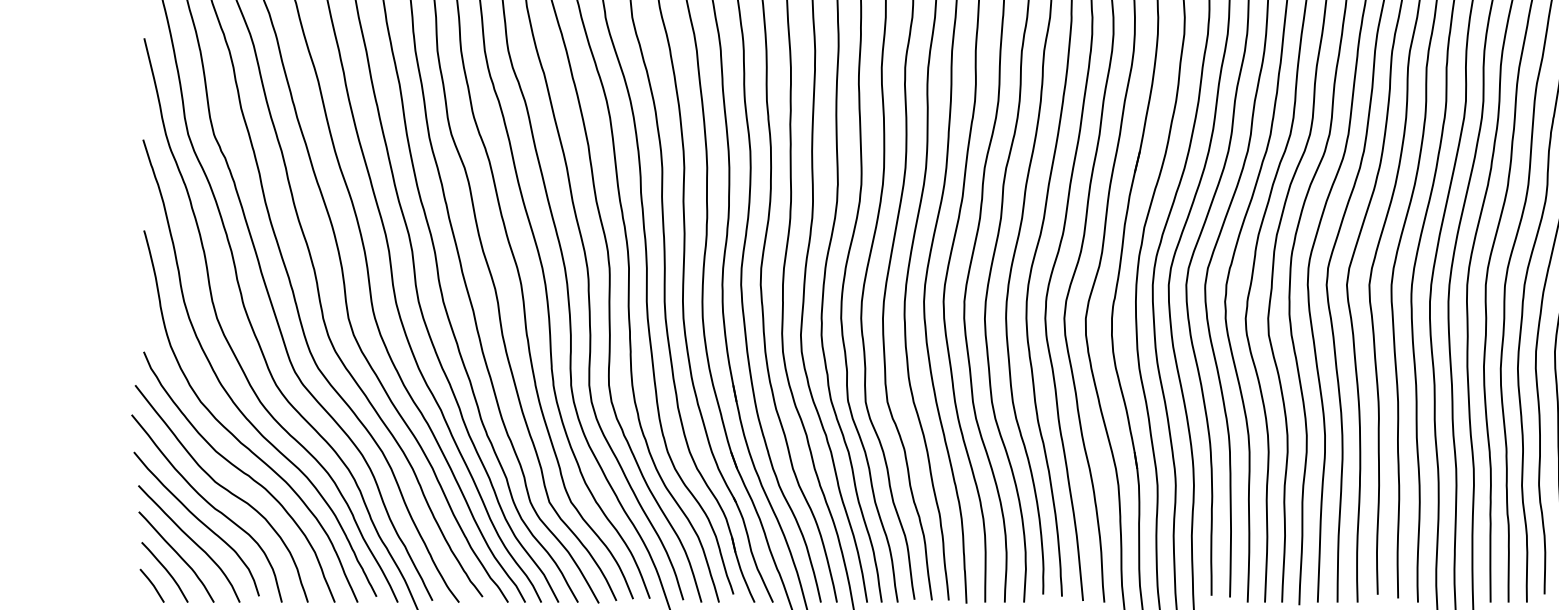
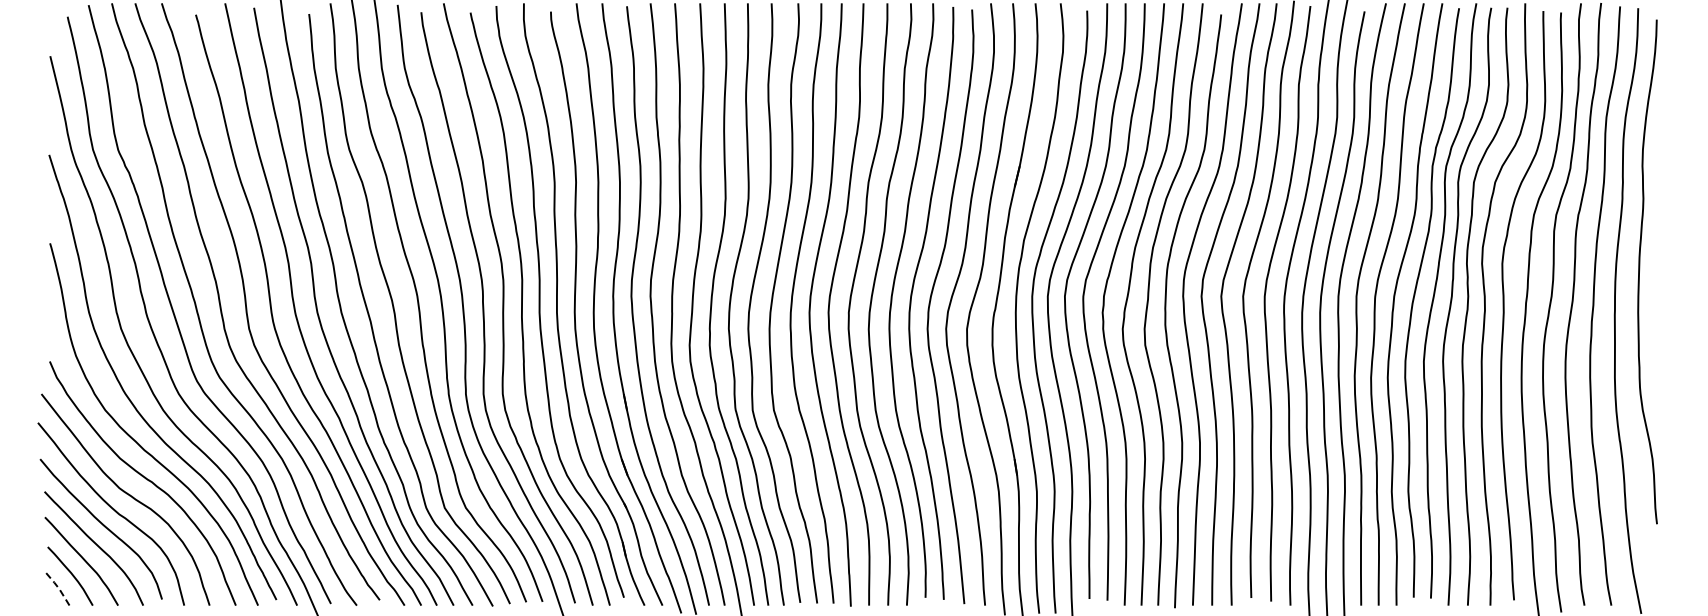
line: (153, 584) -> (59, 588), solid -> dashed

